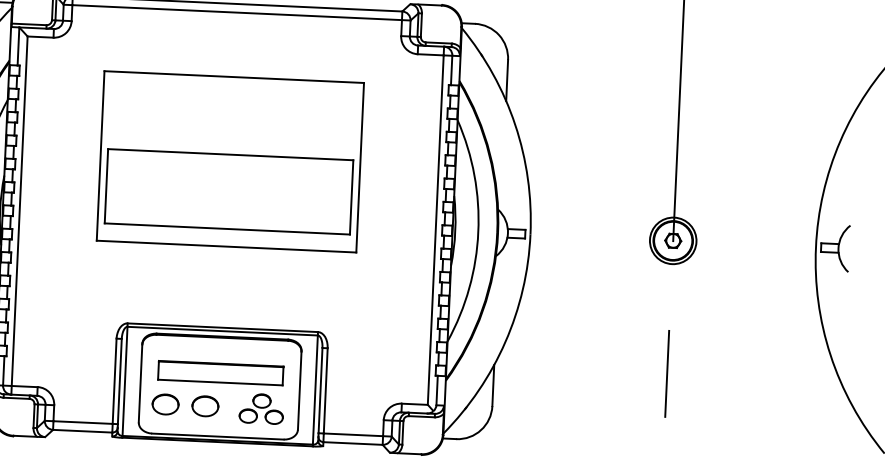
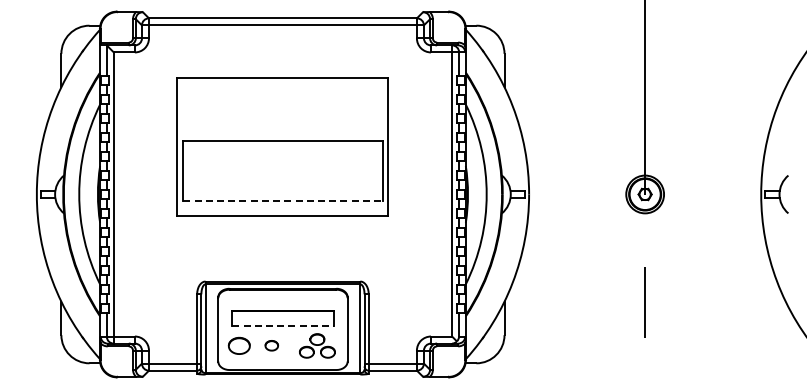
line: (226, 229) -> (282, 201), solid -> dashed
line: (219, 383) -> (282, 326), solid -> dashed
part: (205, 405) -> (271, 345), size x0.6

